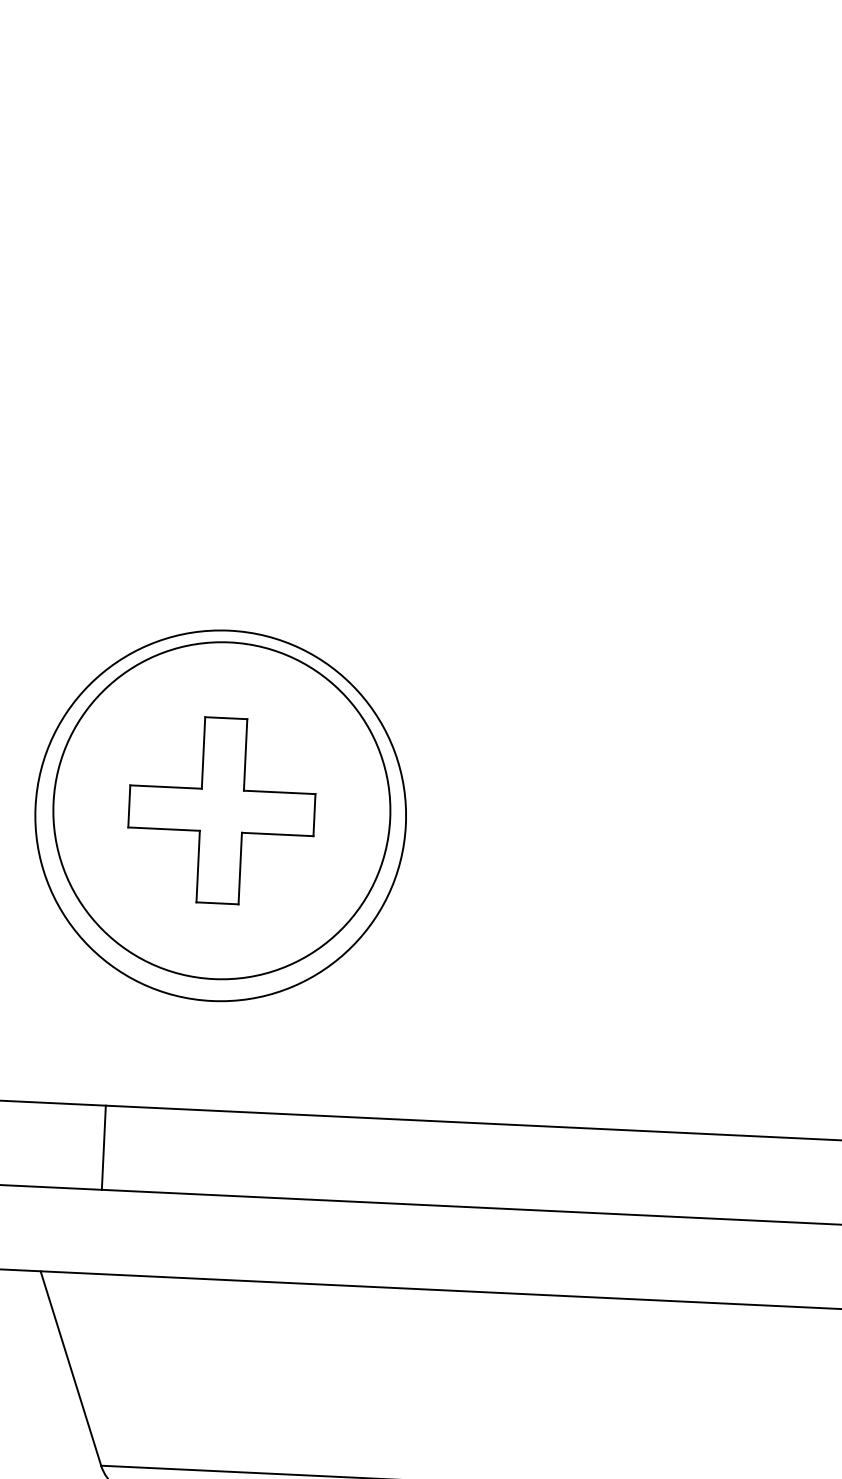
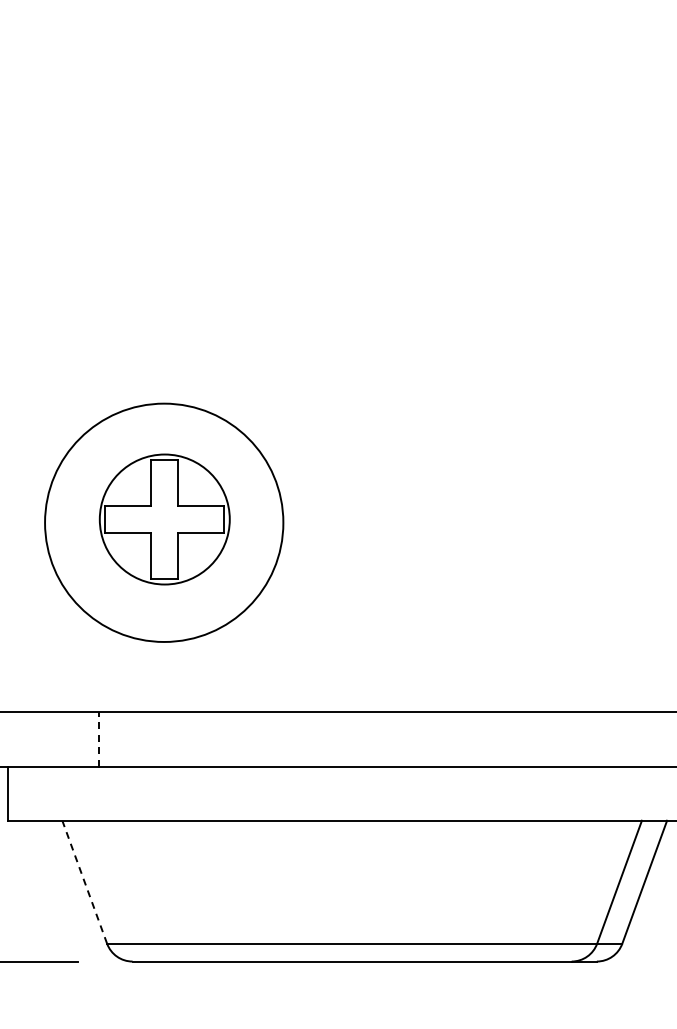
circle: (221, 810) -> (164, 519), size x0.6
line: (104, 1146) -> (99, 738), solid -> dashed
line: (70, 1367) -> (84, 881), solid -> dashed

